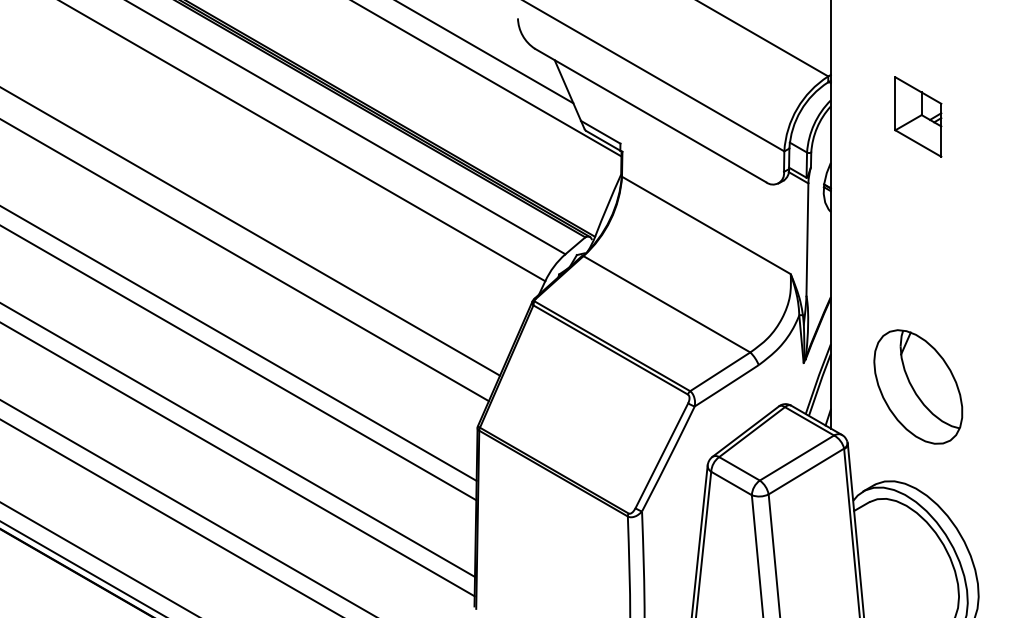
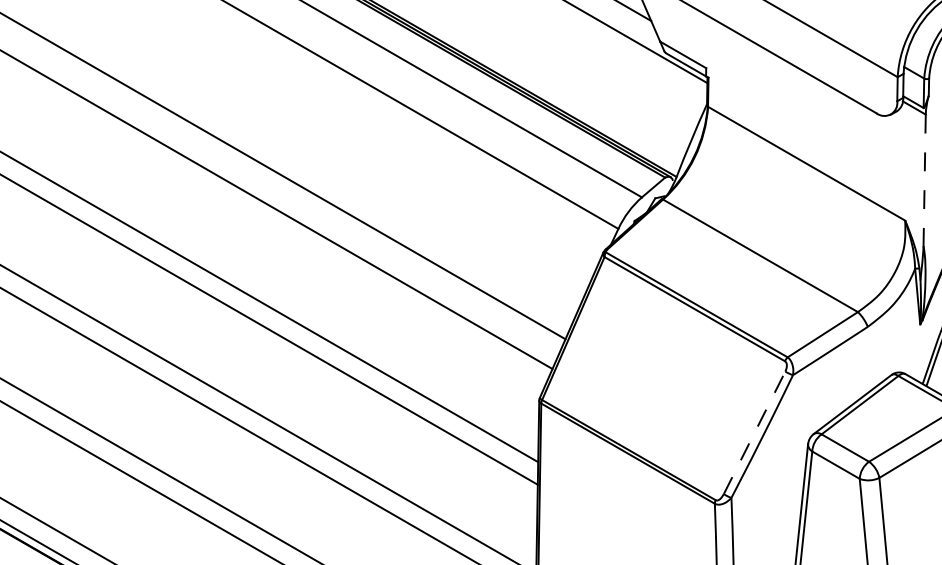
line: (807, 240) -> (924, 181), solid -> dashed
line: (661, 455) -> (754, 432), solid -> dashed

